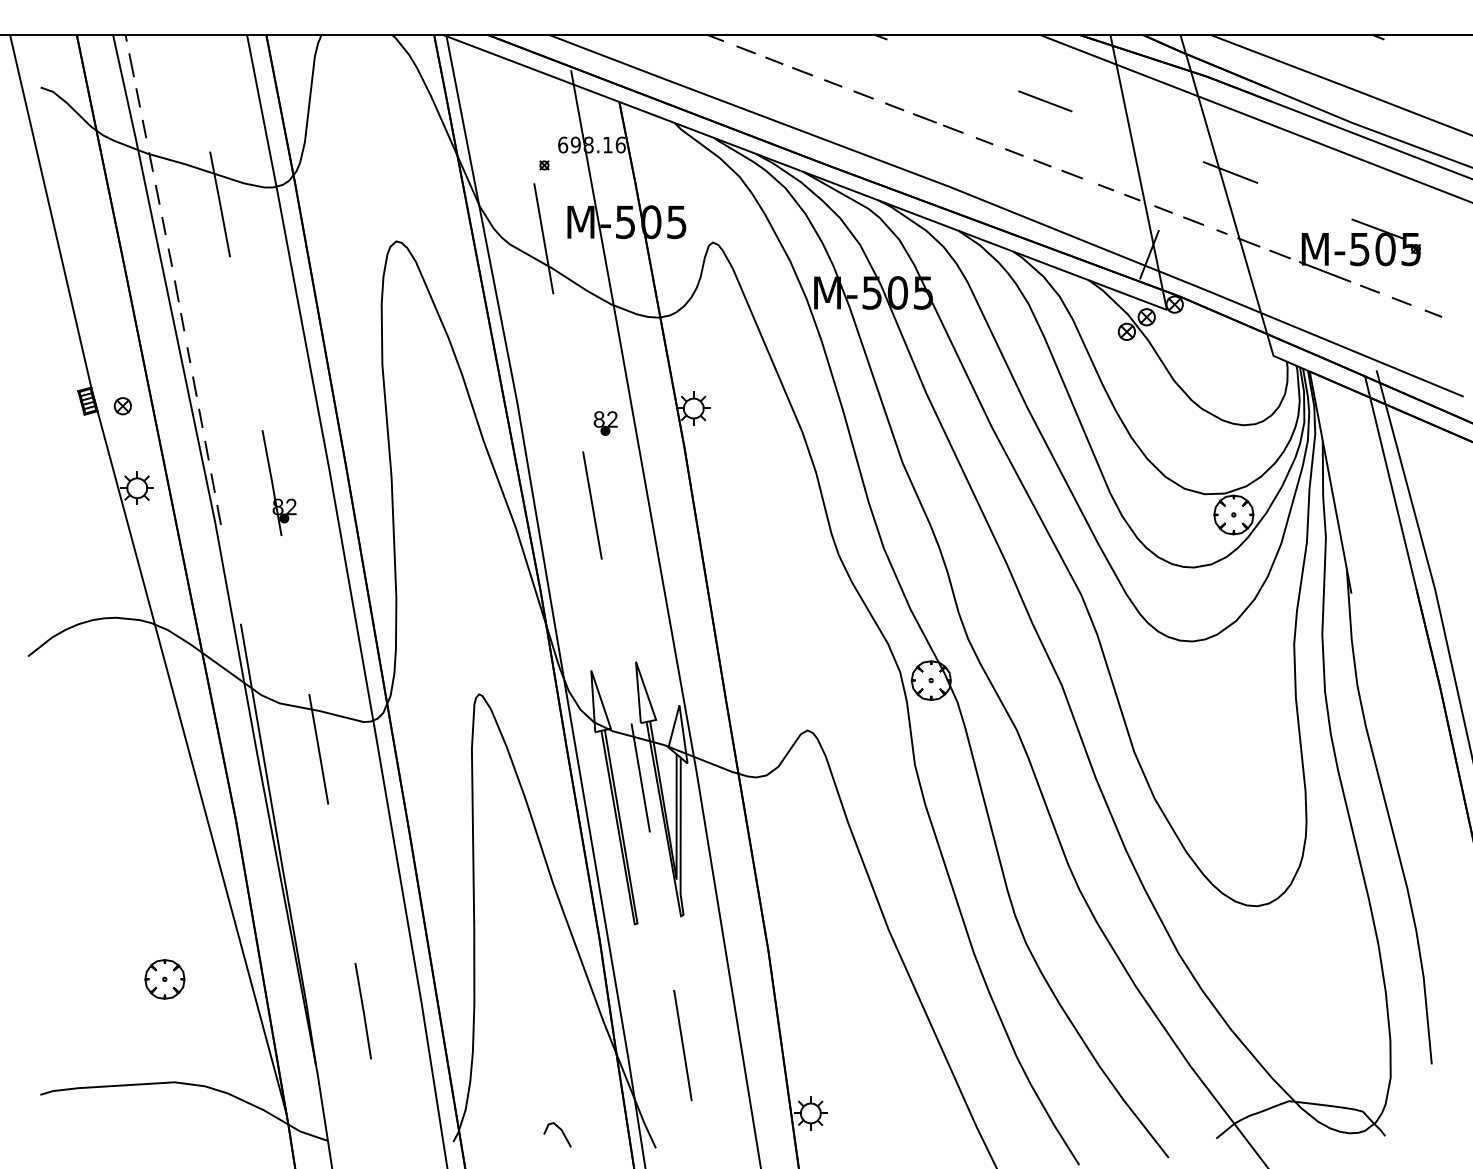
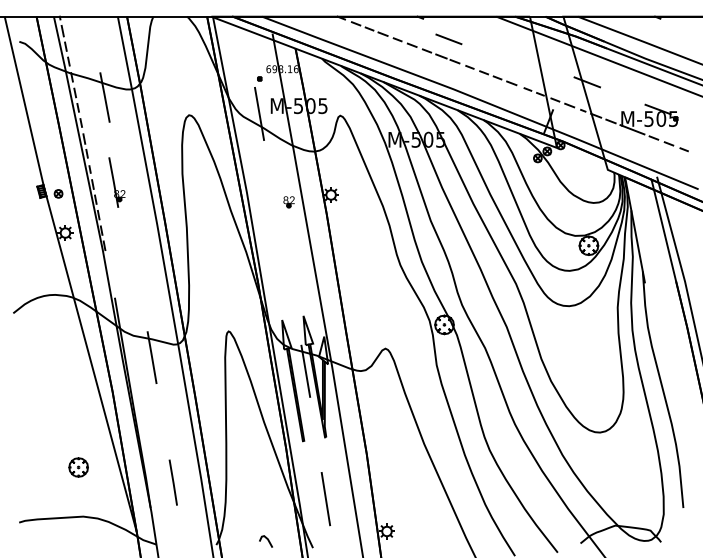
line: (1044, 101) -> (448, 39), moved
part: (277, 482) -> (116, 182), moved
line: (591, 503) -> (282, 240), removed

